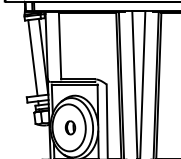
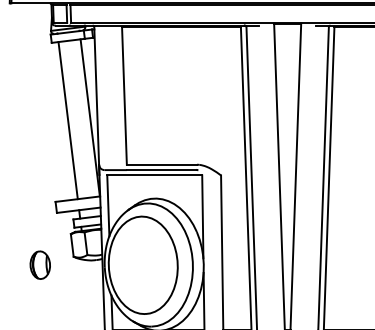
part: (70, 127) -> (40, 264), moved

